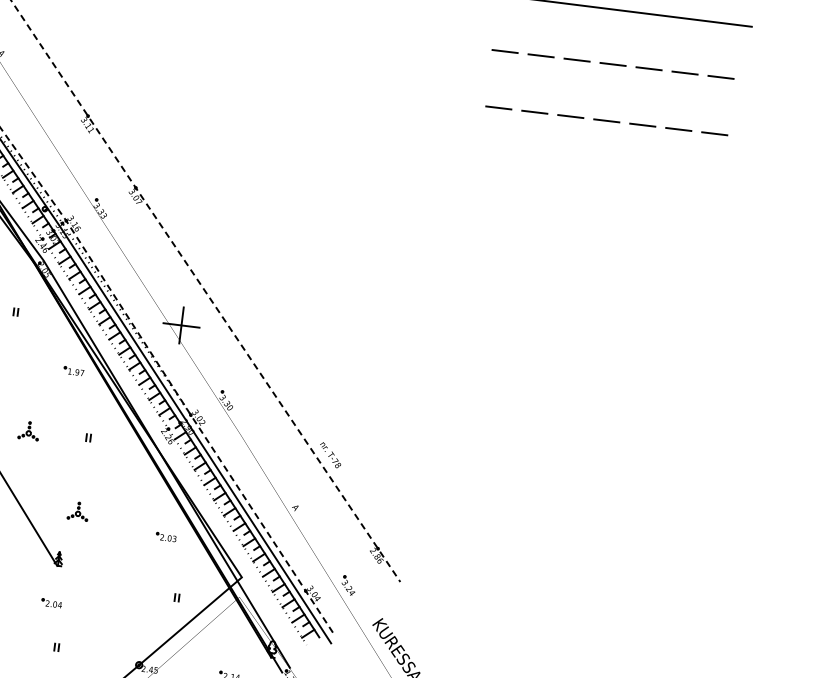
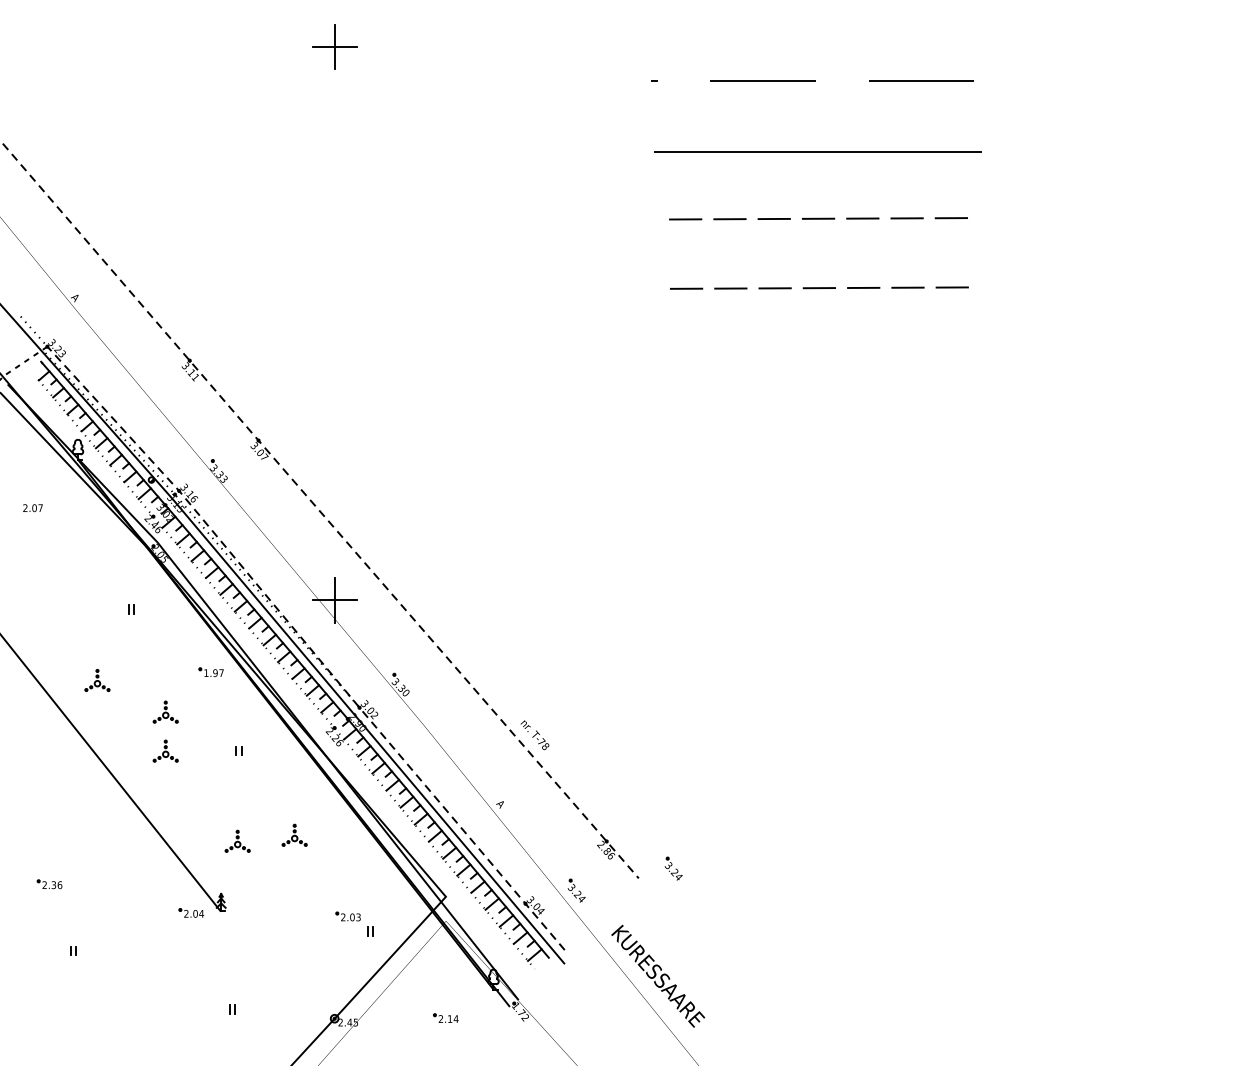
part: (32, 398) -> (165, 711), added
part: (125, 511) -> (294, 834), added
part: (165, 537) -> (347, 916), moved
part: (429, 577) -> (673, 868), added
part: (51, 602) -> (191, 912), moved

